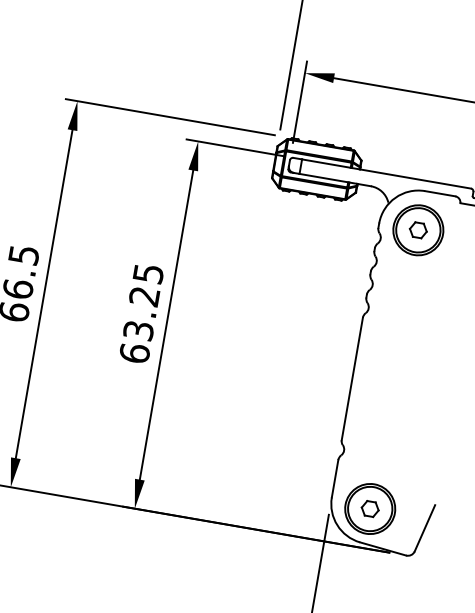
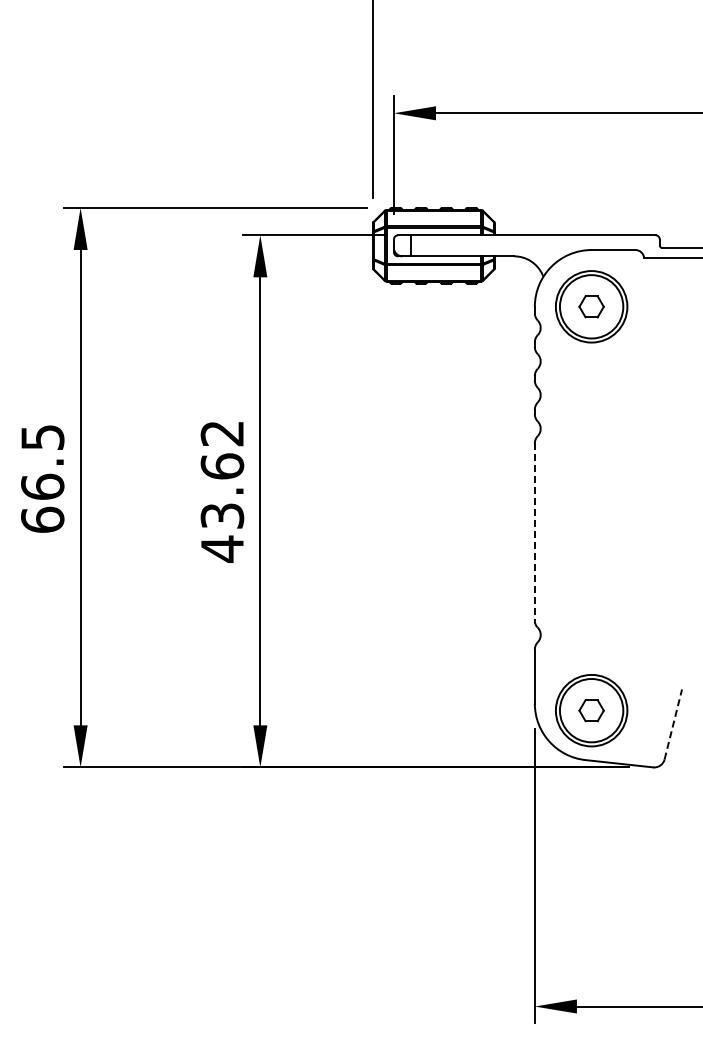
text: (141, 313) -> (222, 491), 63.25 -> 43.62
line: (352, 379) -> (534, 532), solid -> dashed
line: (425, 528) -> (673, 724), solid -> dashed

